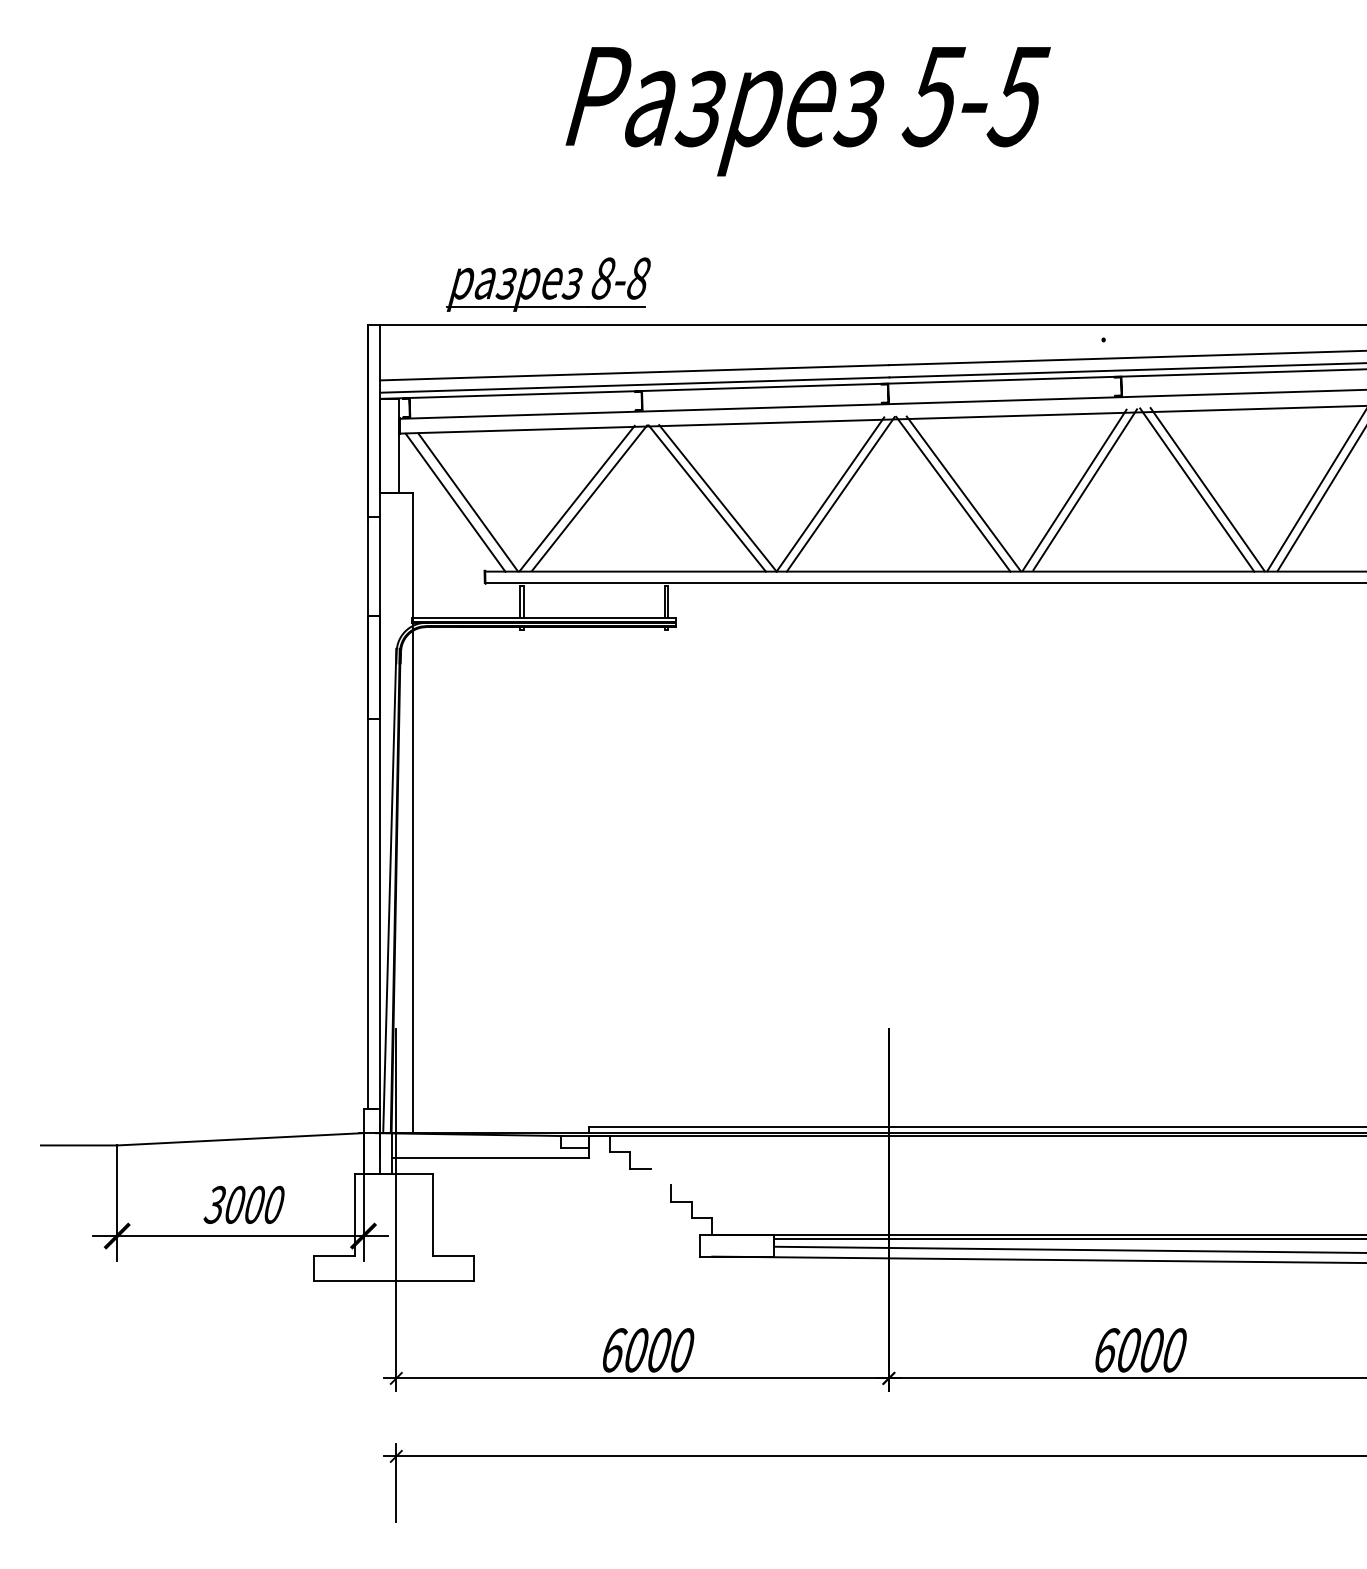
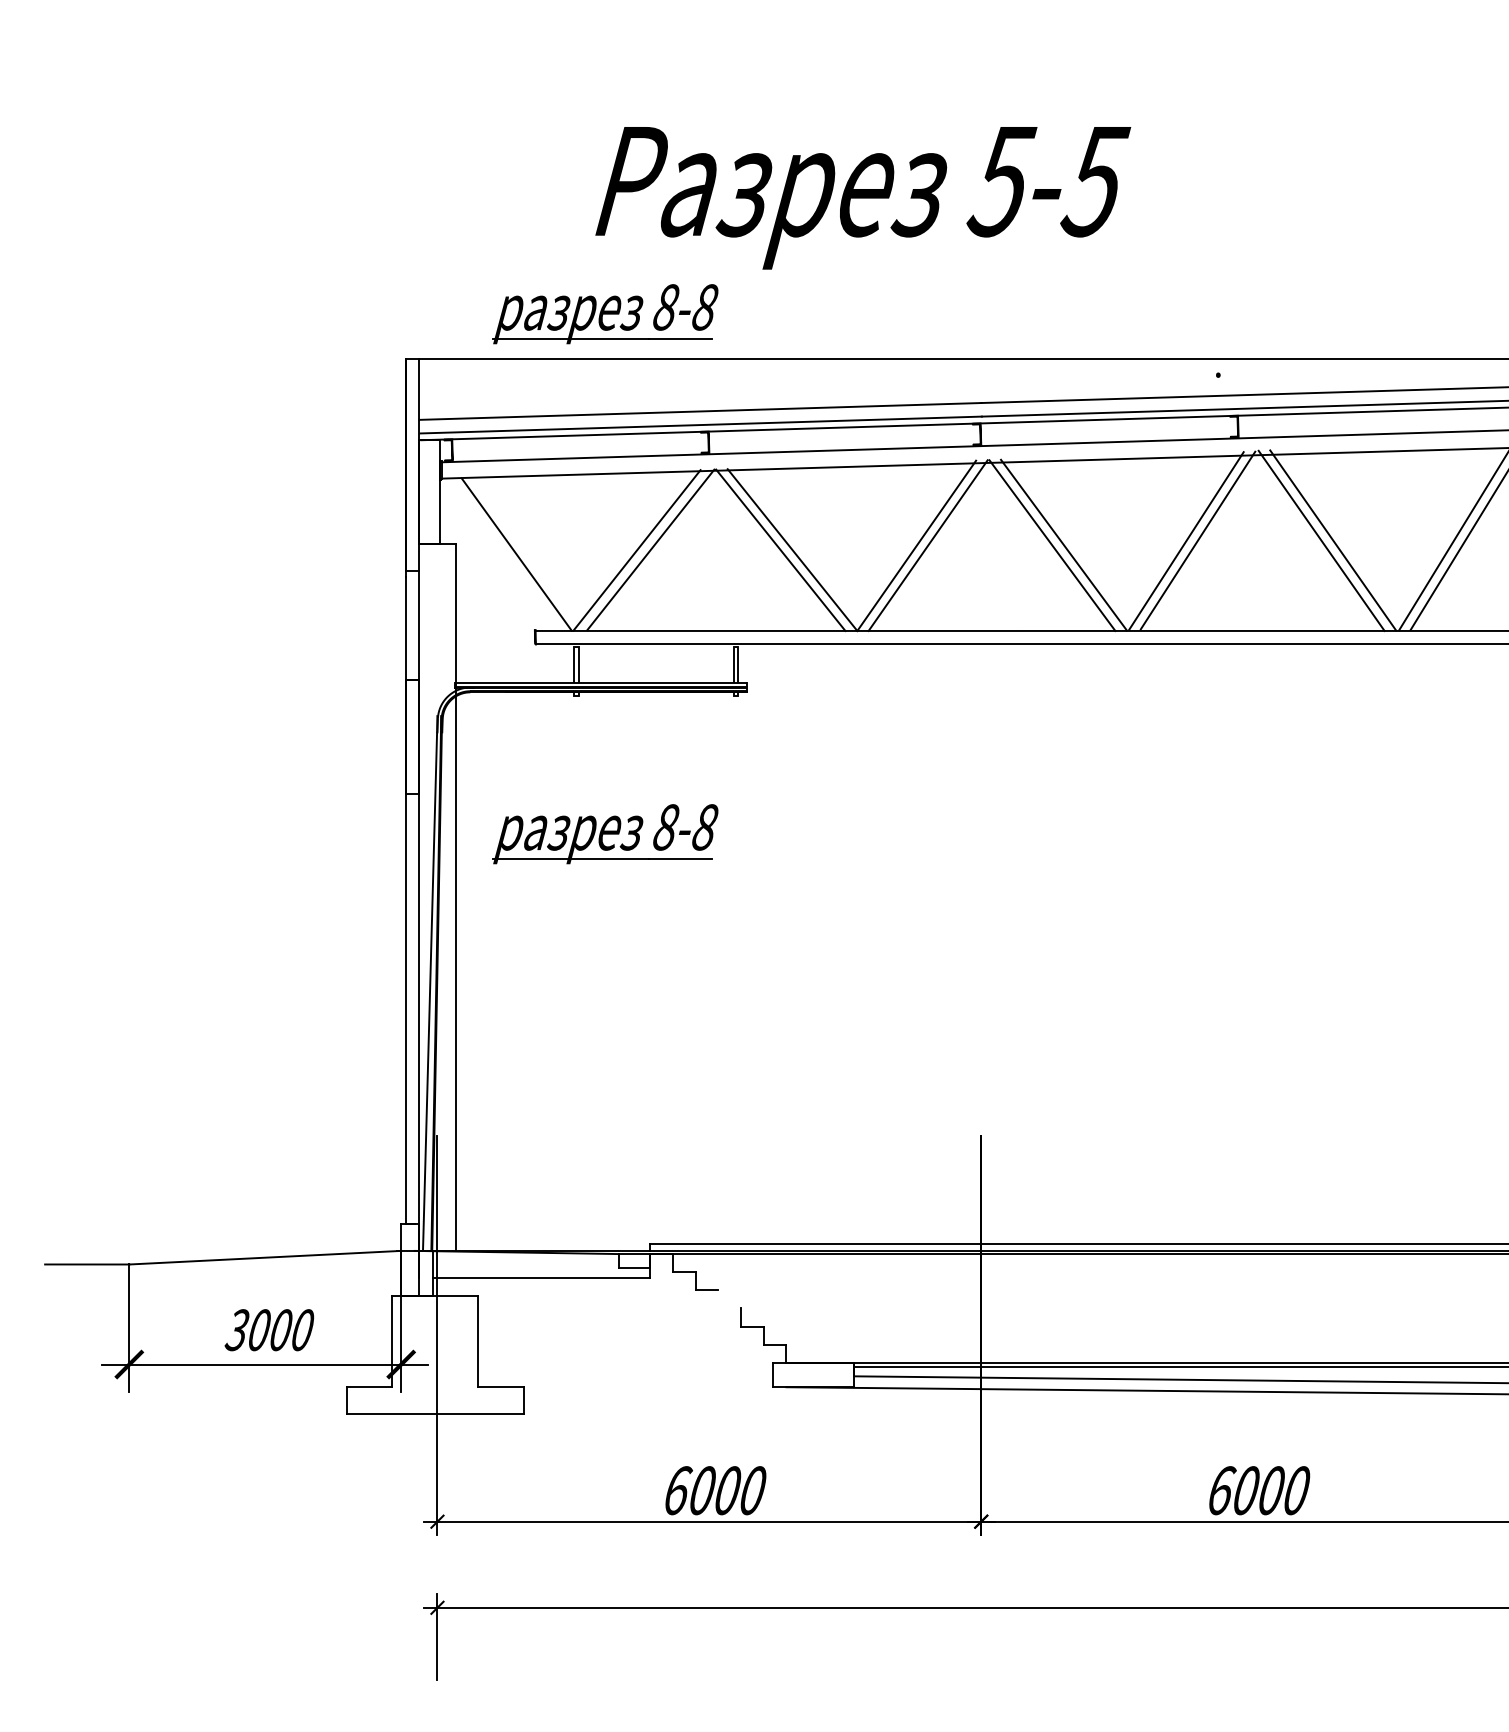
text: (808, 111) -> (863, 198), moved
line: (455, 502) -> (502, 554), removed
part: (548, 755) -> (605, 834), added

